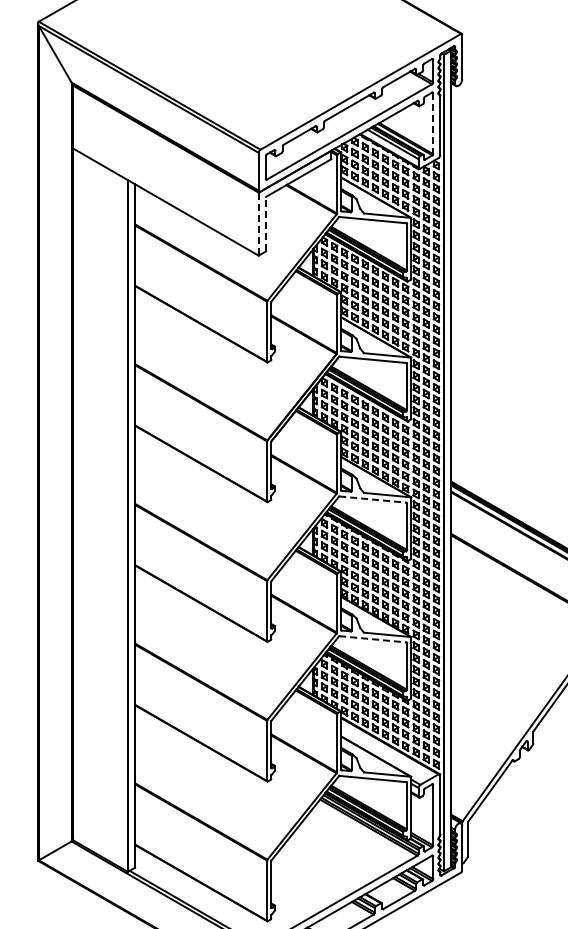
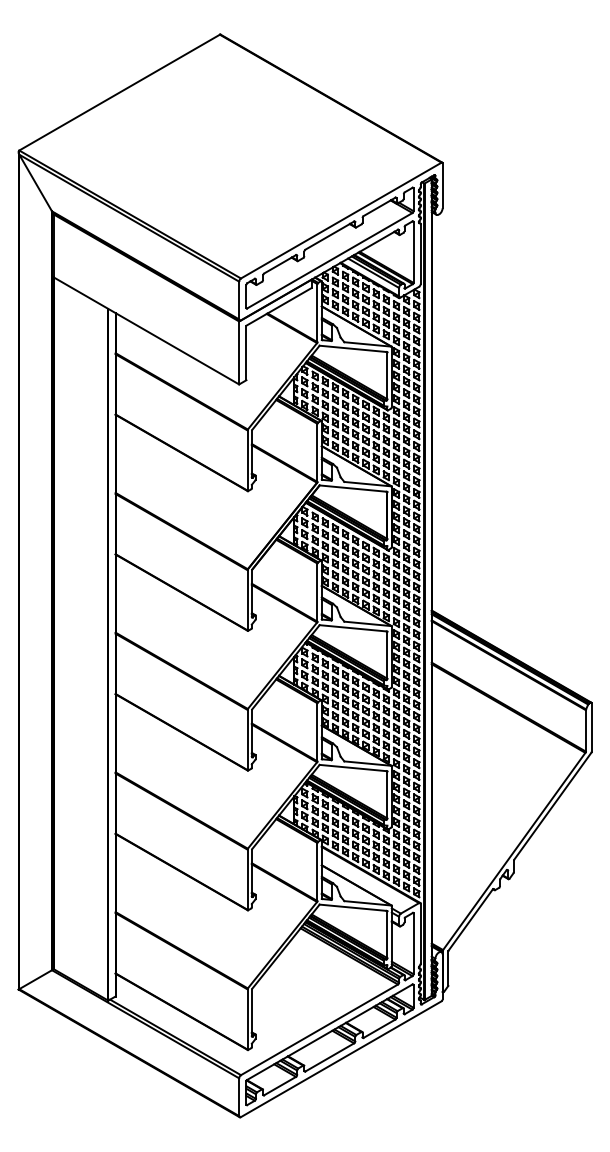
line: (433, 123) -> (413, 252), dashed -> solid
line: (266, 223) -> (246, 352), dashed -> solid
line: (259, 224) -> (239, 353), dashed -> solid
line: (373, 499) -> (353, 628), dashed -> solid
line: (373, 639) -> (353, 768), dashed -> solid

